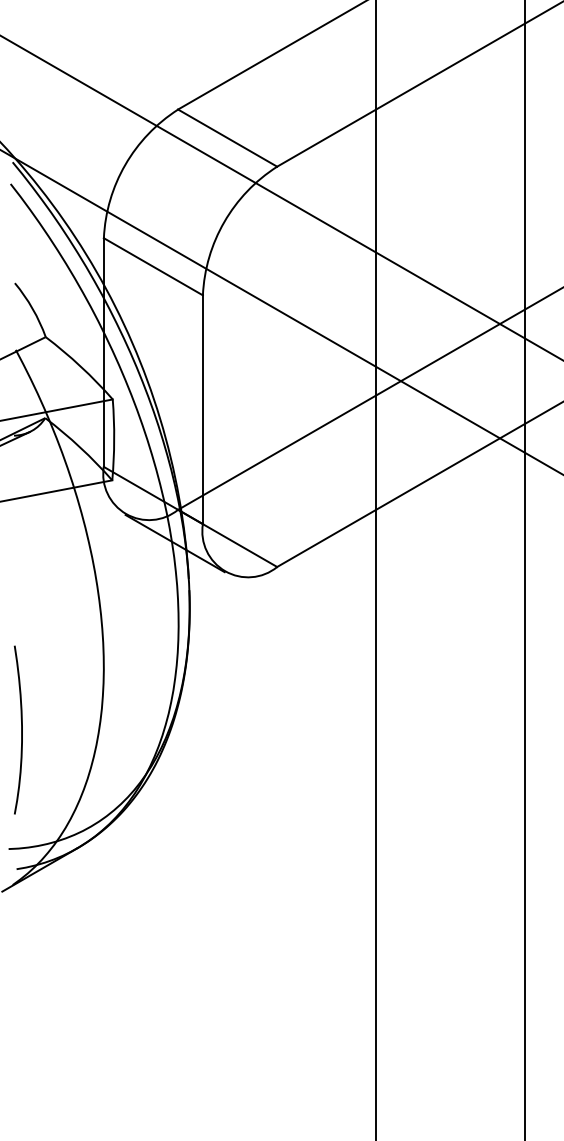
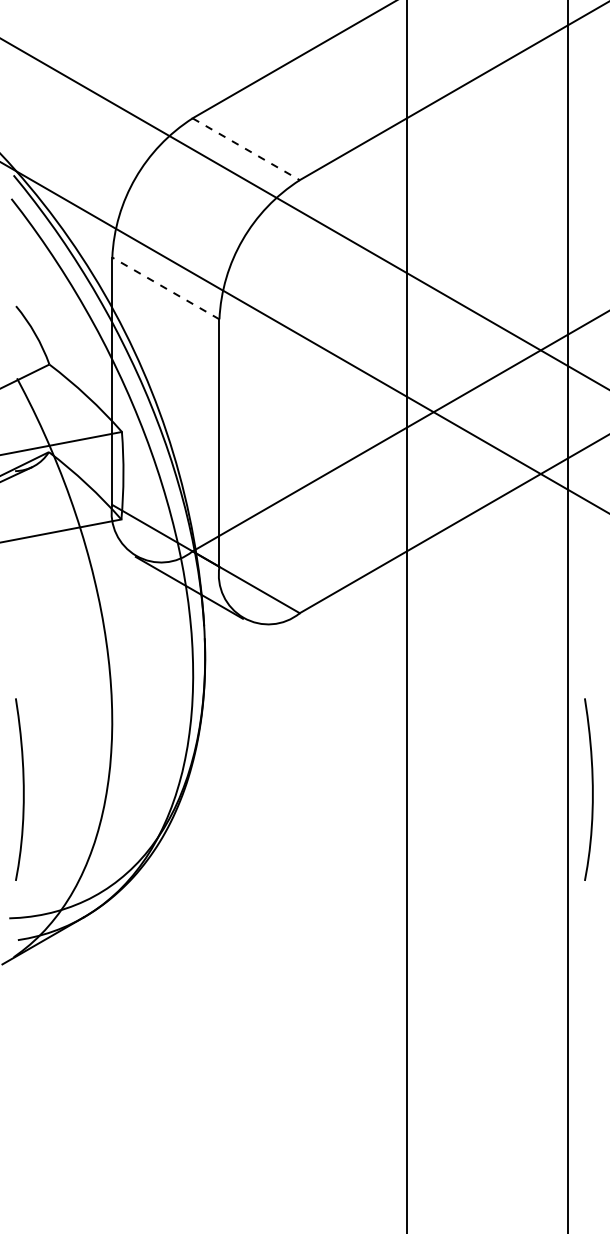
line: (228, 138) -> (247, 149), solid -> dashed
line: (152, 266) -> (164, 288), solid -> dashed
curve: (547, 729) -> (592, 789), added

